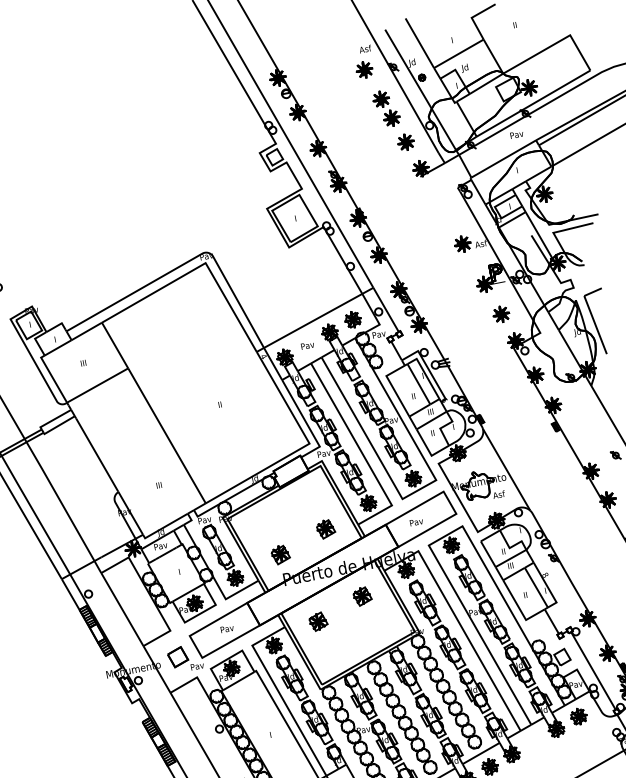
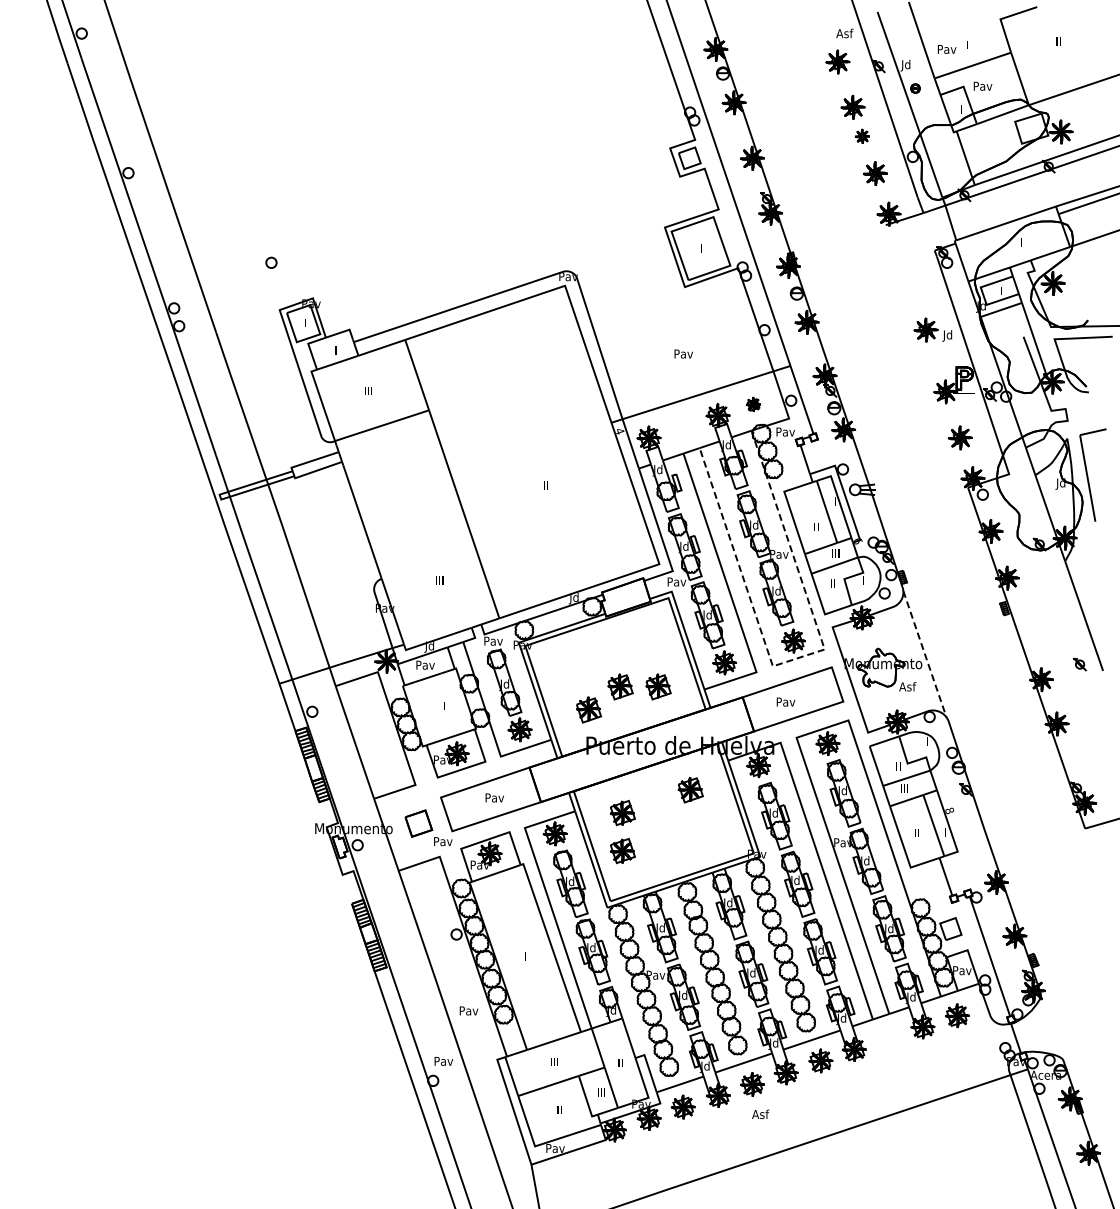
text: (468, 67) -> (982, 87), Jd -> Pav
part: (391, 118) -> (862, 136), size x0.6
text: (516, 134) -> (946, 49), moved
text: (481, 244) -> (951, 335), Asf -> Jd
part: (352, 319) -> (753, 404), size x0.6
text: (307, 345) -> (683, 353), moved
line: (506, 469) -> (924, 654), solid -> dashed
line: (419, 490) -> (798, 658), solid -> dashed
part: (299, 534) -> (620, 686), added
part: (323, 647) -> (622, 850), added

